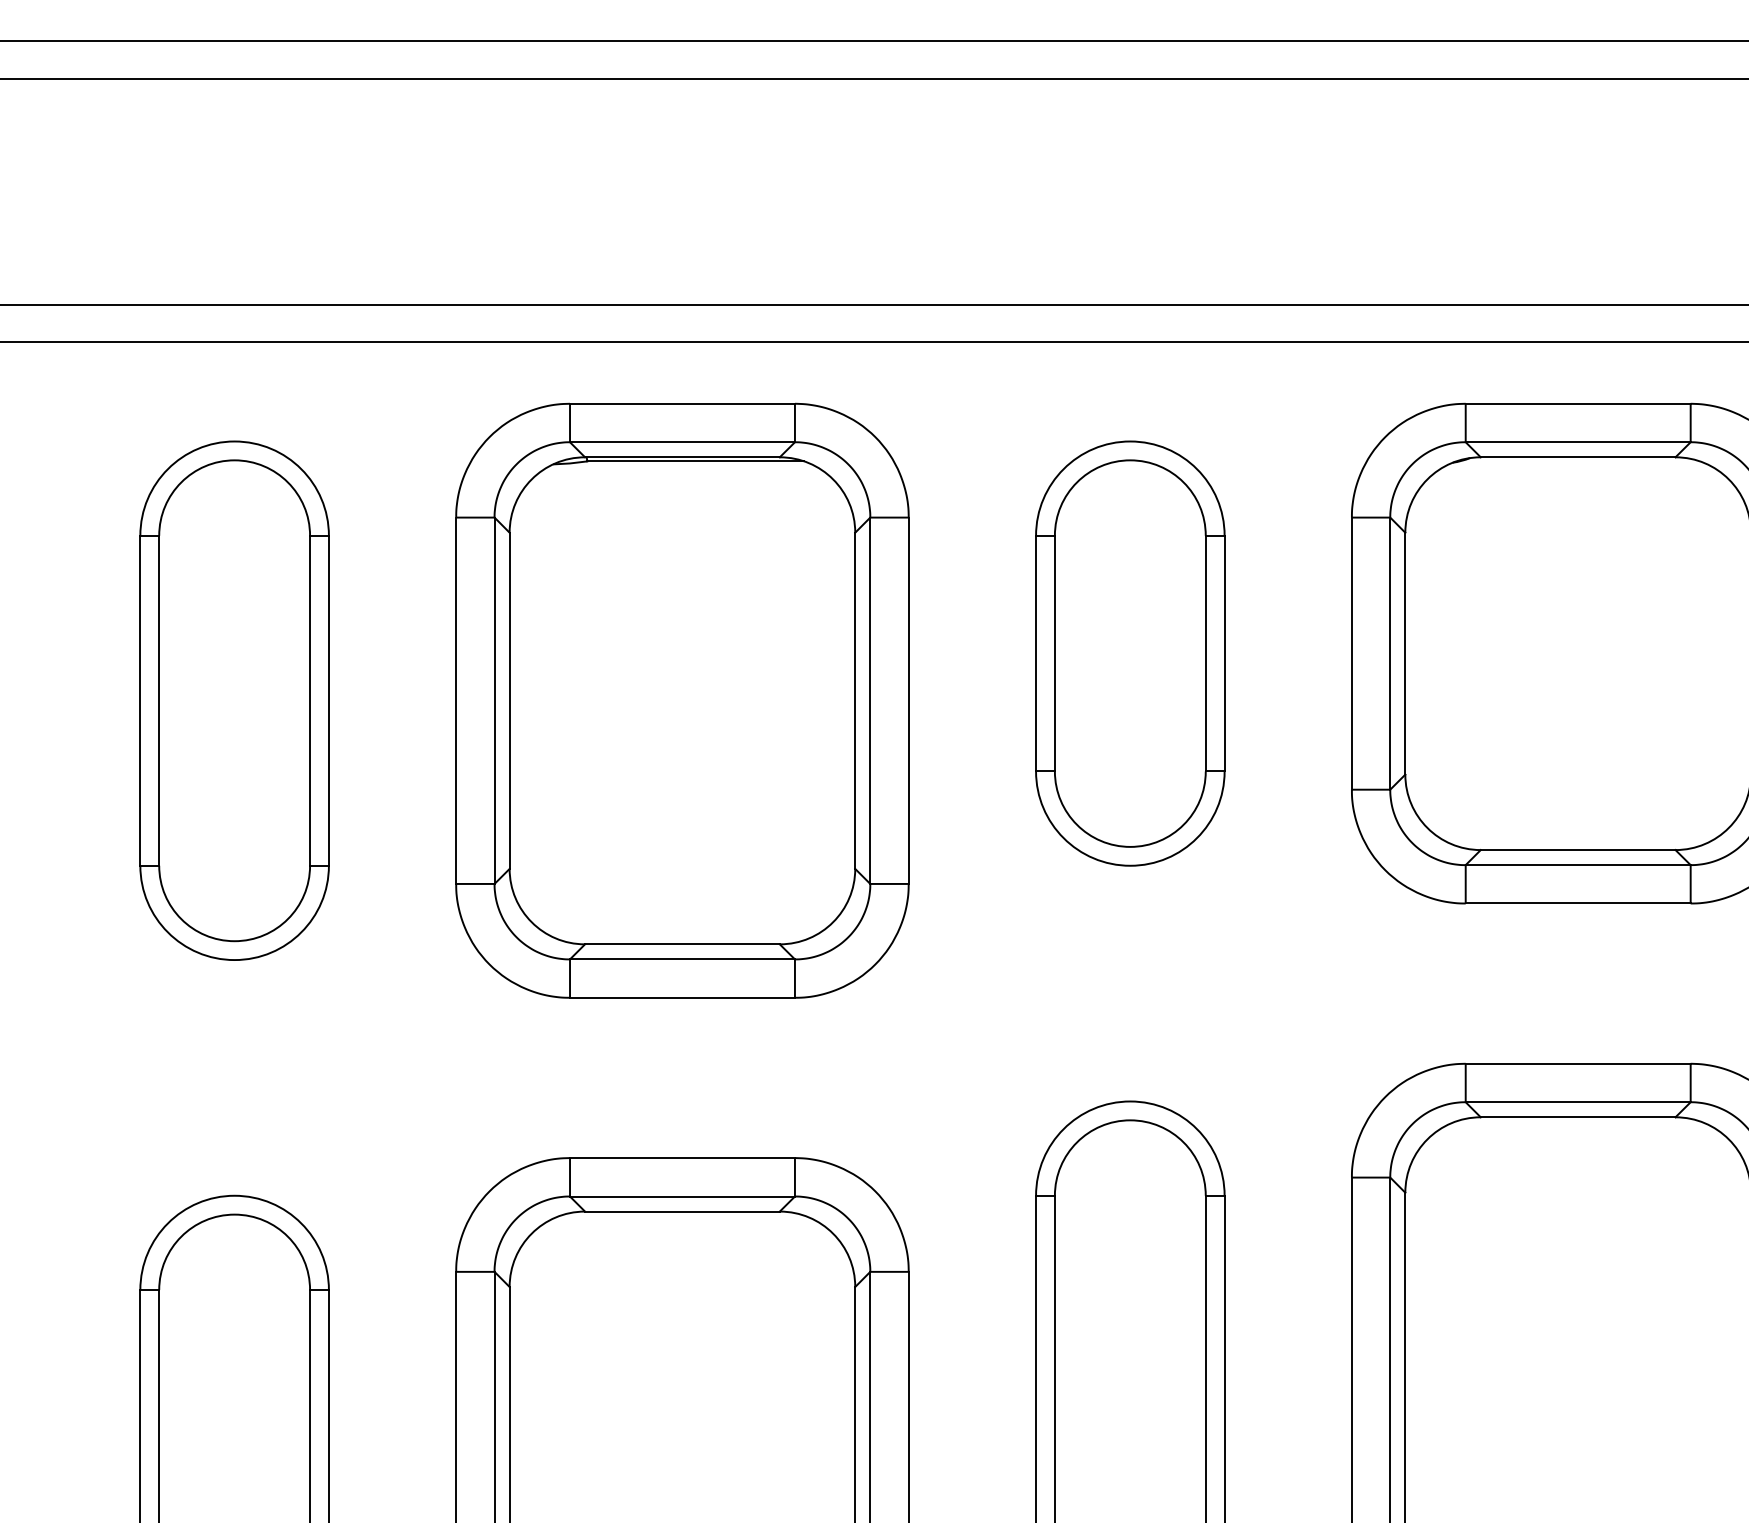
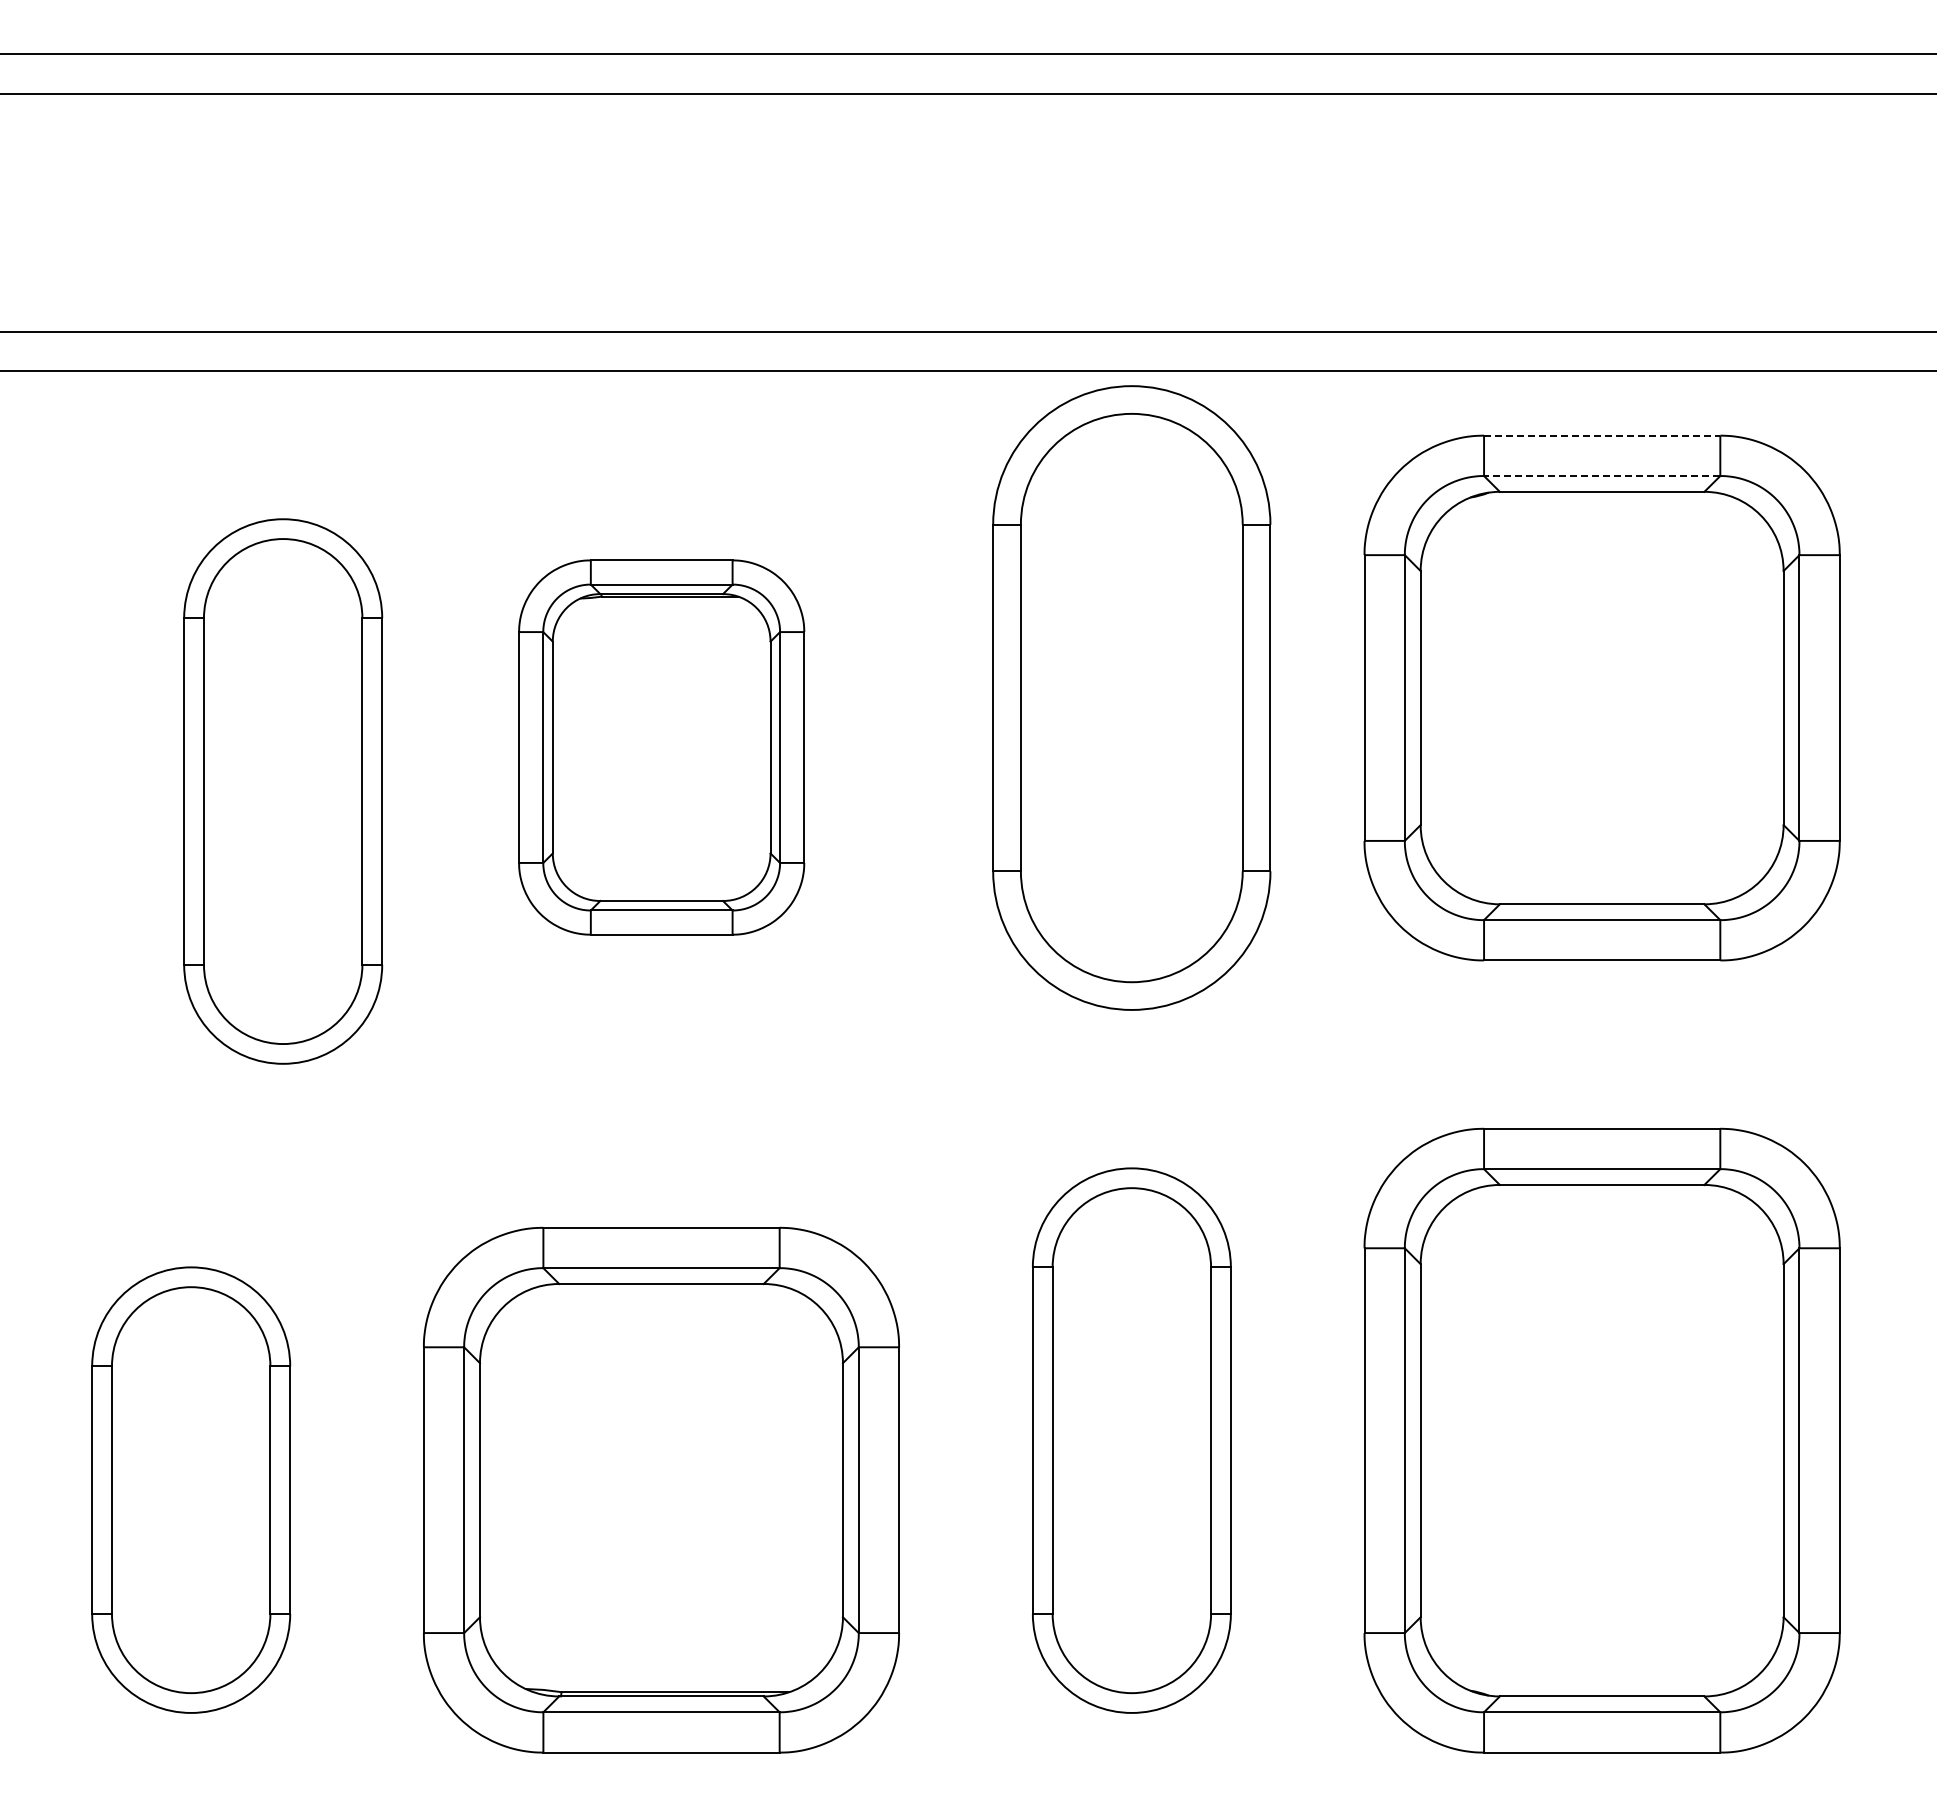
line: (1578, 403) -> (1602, 435), solid -> dashed
line: (1577, 442) -> (1601, 476), solid -> dashed
part: (1129, 653) -> (1131, 697), size x1.4
part: (234, 700) -> (283, 791), moved
part: (682, 700) -> (661, 747), size x0.6

